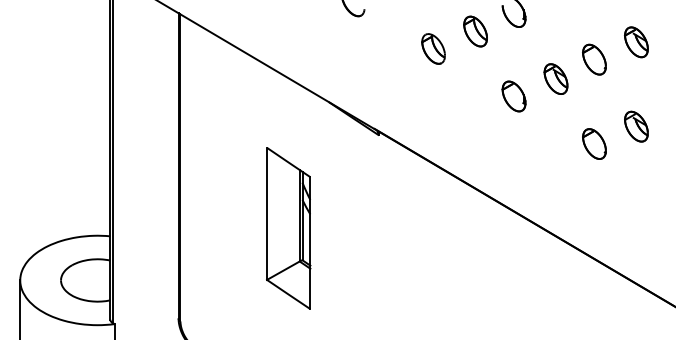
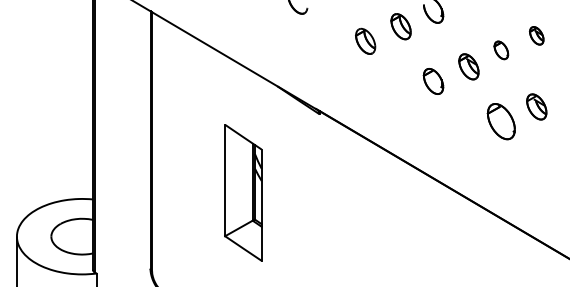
part: (636, 42) -> (536, 35), size x0.7
part: (594, 59) -> (501, 50), size x0.7
part: (594, 143) -> (501, 121), size x1.4

